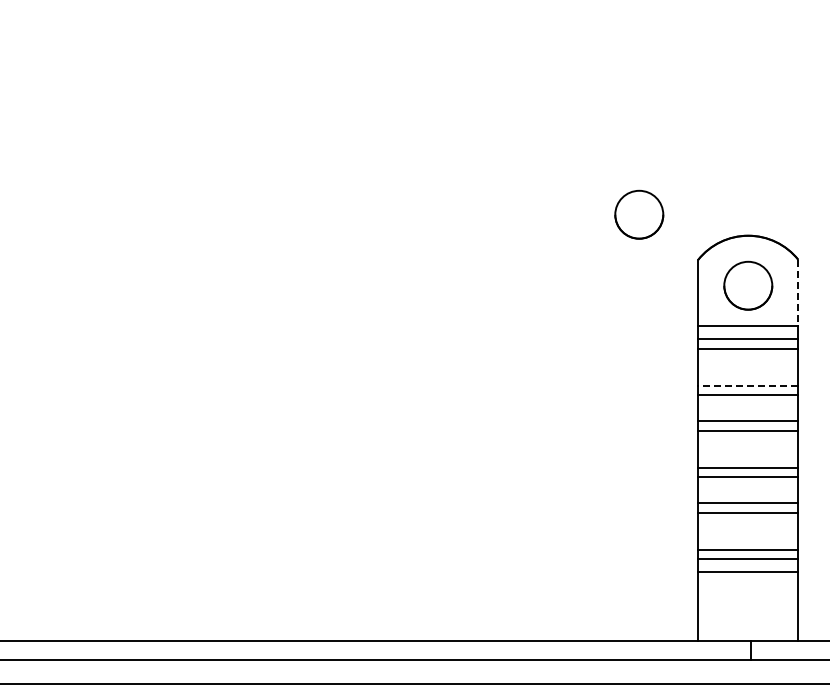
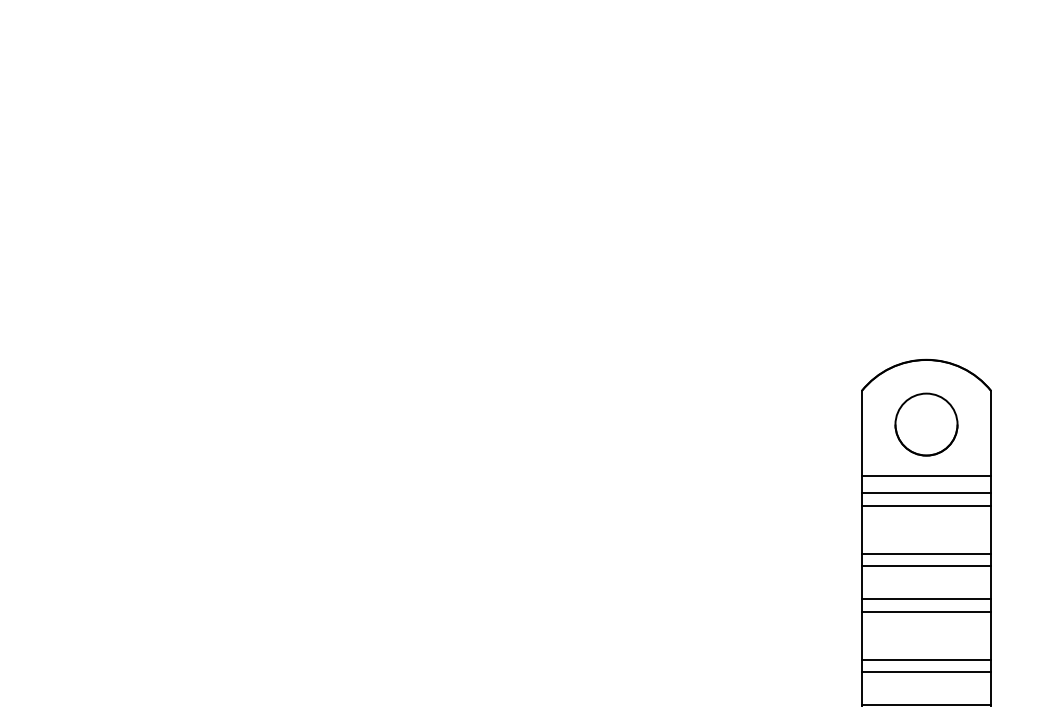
part: (639, 214) -> (785, 332), removed
line: (798, 292) -> (991, 433), dashed -> solid
line: (747, 385) -> (925, 553), dashed -> solid

